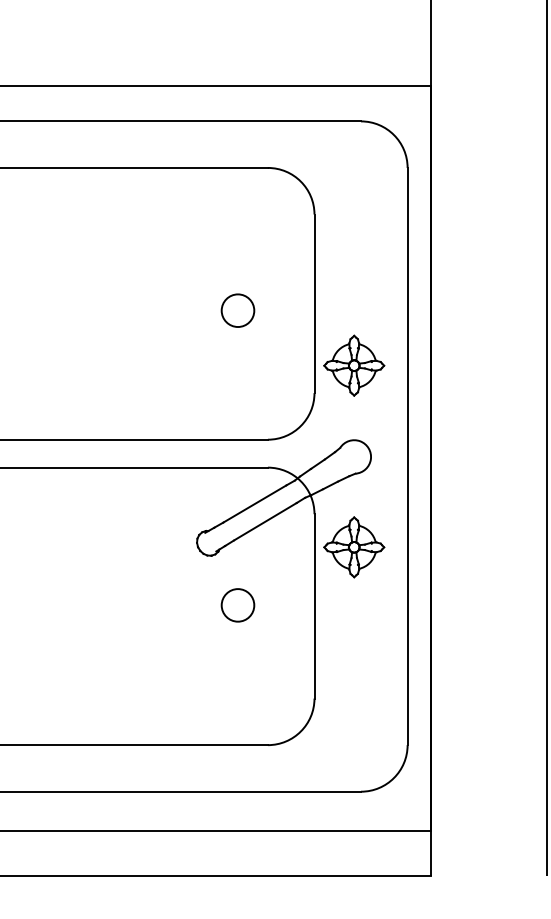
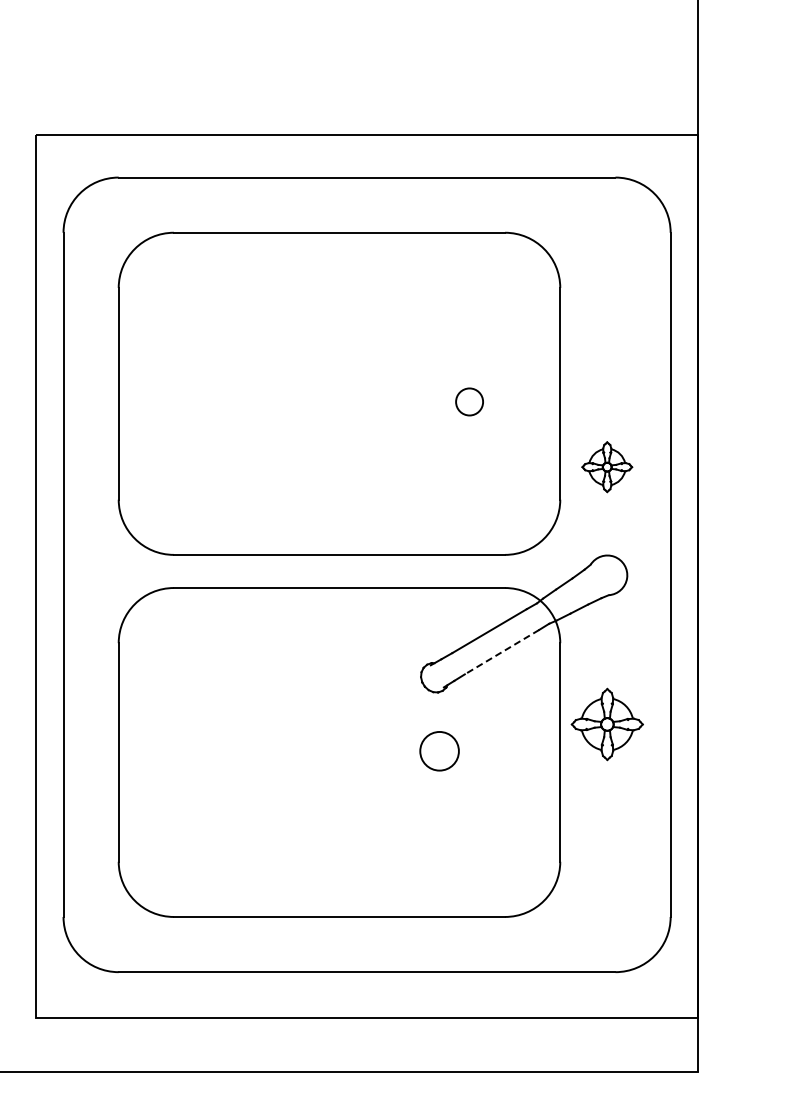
circle: (237, 310) -> (469, 401), size x0.7
part: (353, 365) -> (606, 466), size x0.7
line: (264, 522) -> (501, 652), solid -> dashed
part: (353, 547) -> (606, 724), moved
circle: (237, 605) -> (439, 751), moved

